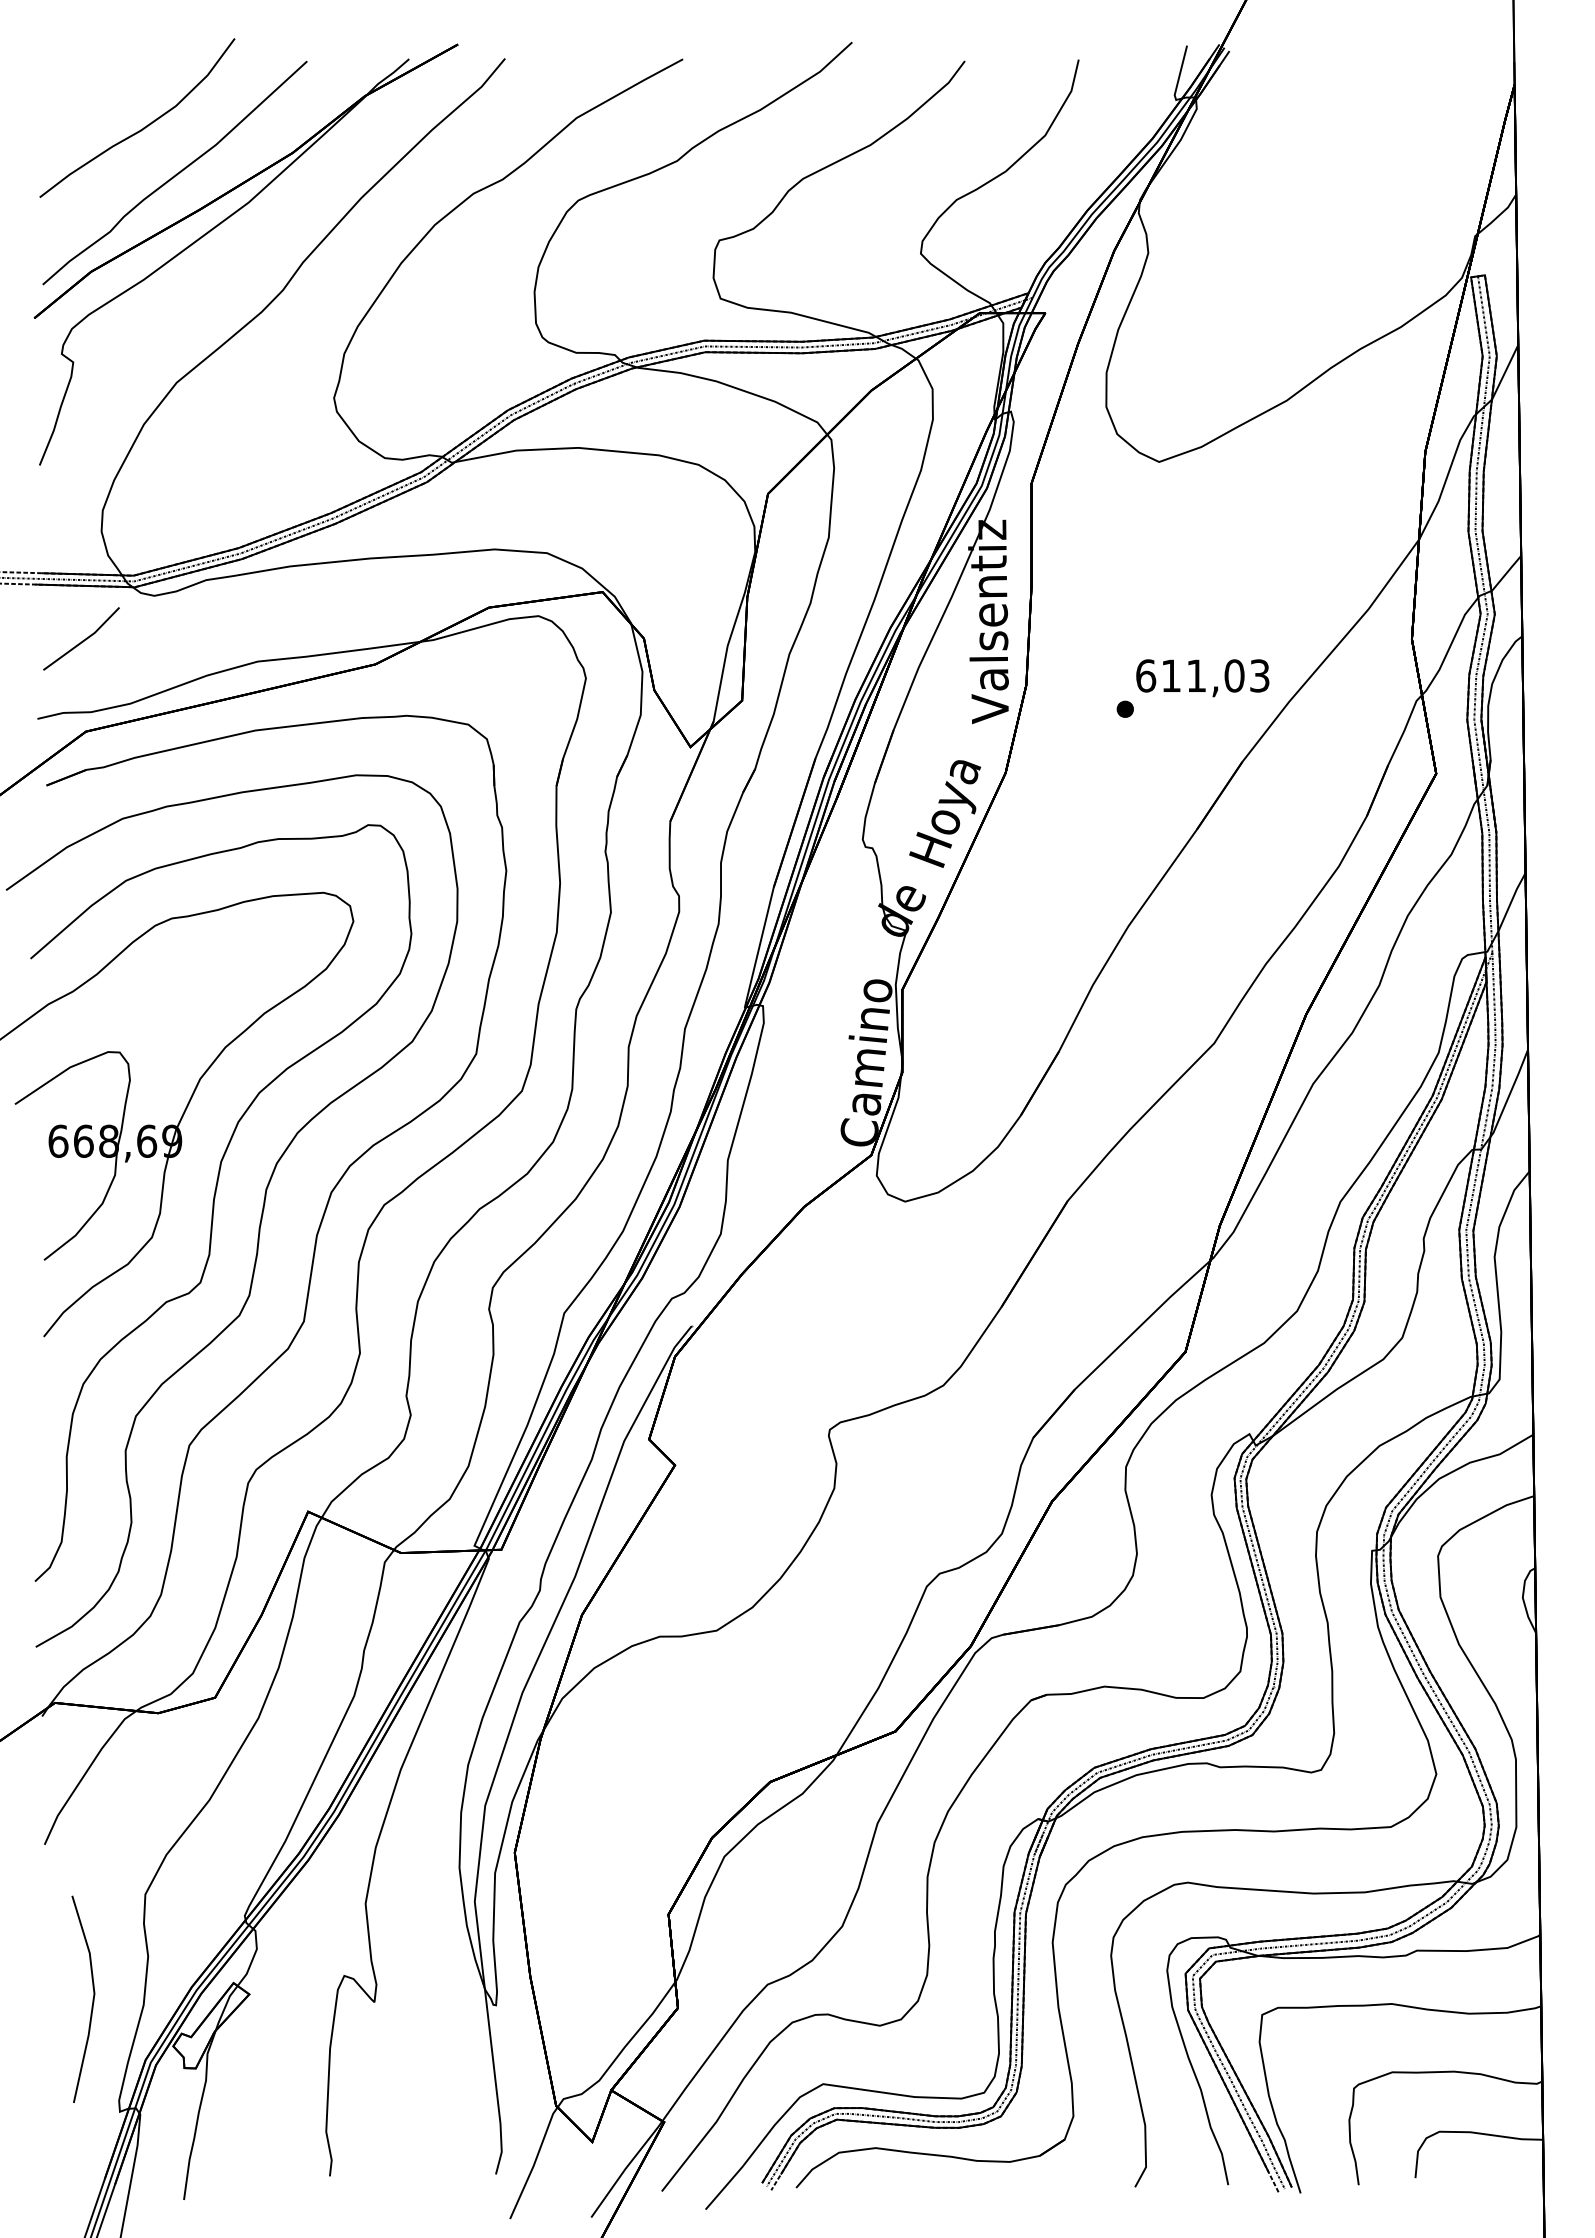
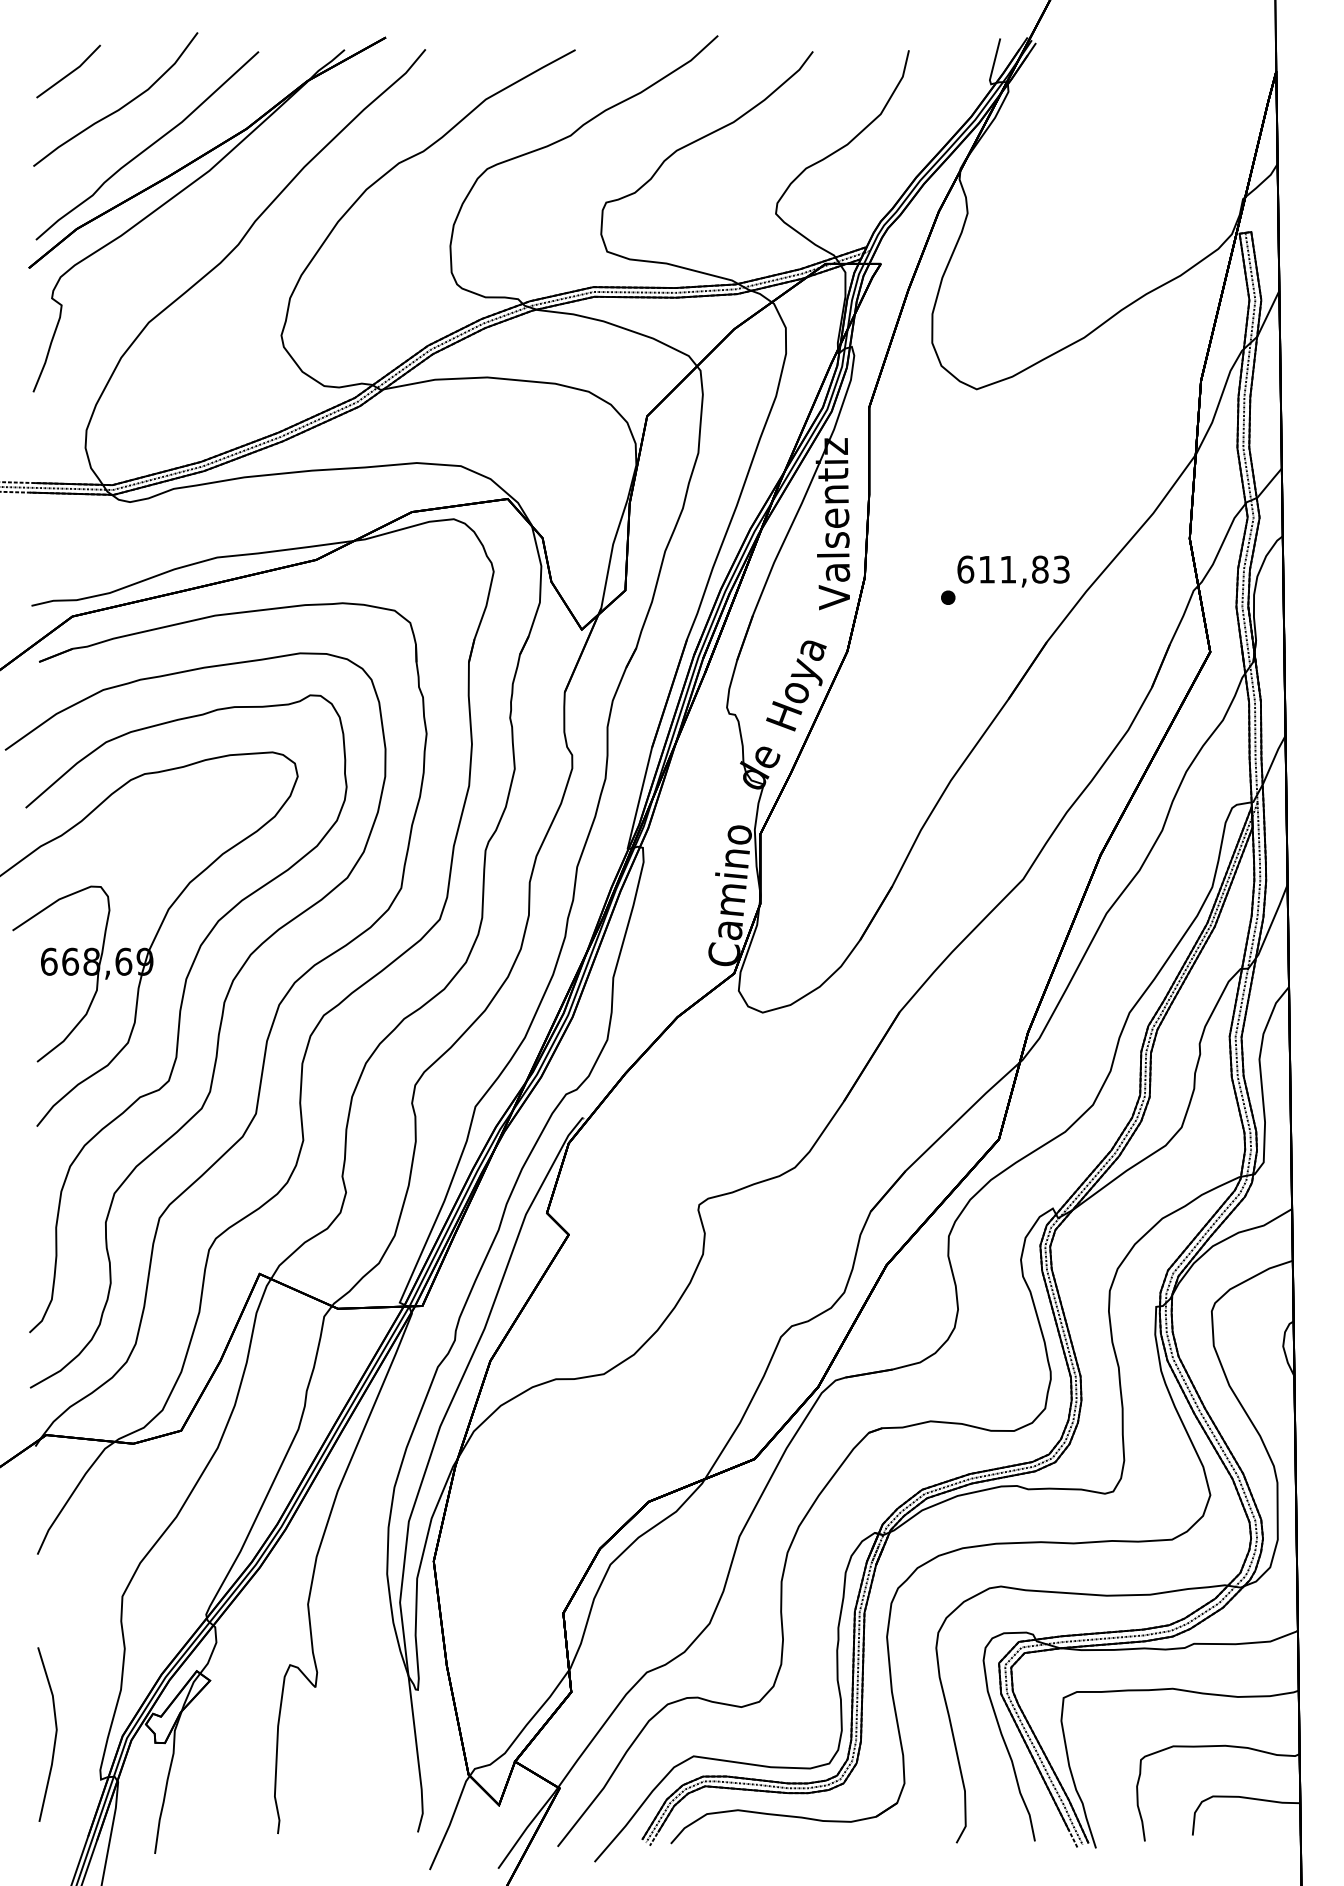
line: (83, 639) -> (70, 72), moved
text: (1234, 675) -> (1040, 569), 611,03 -> 611,83
line: (92, 1998) -> (55, 1733), moved

